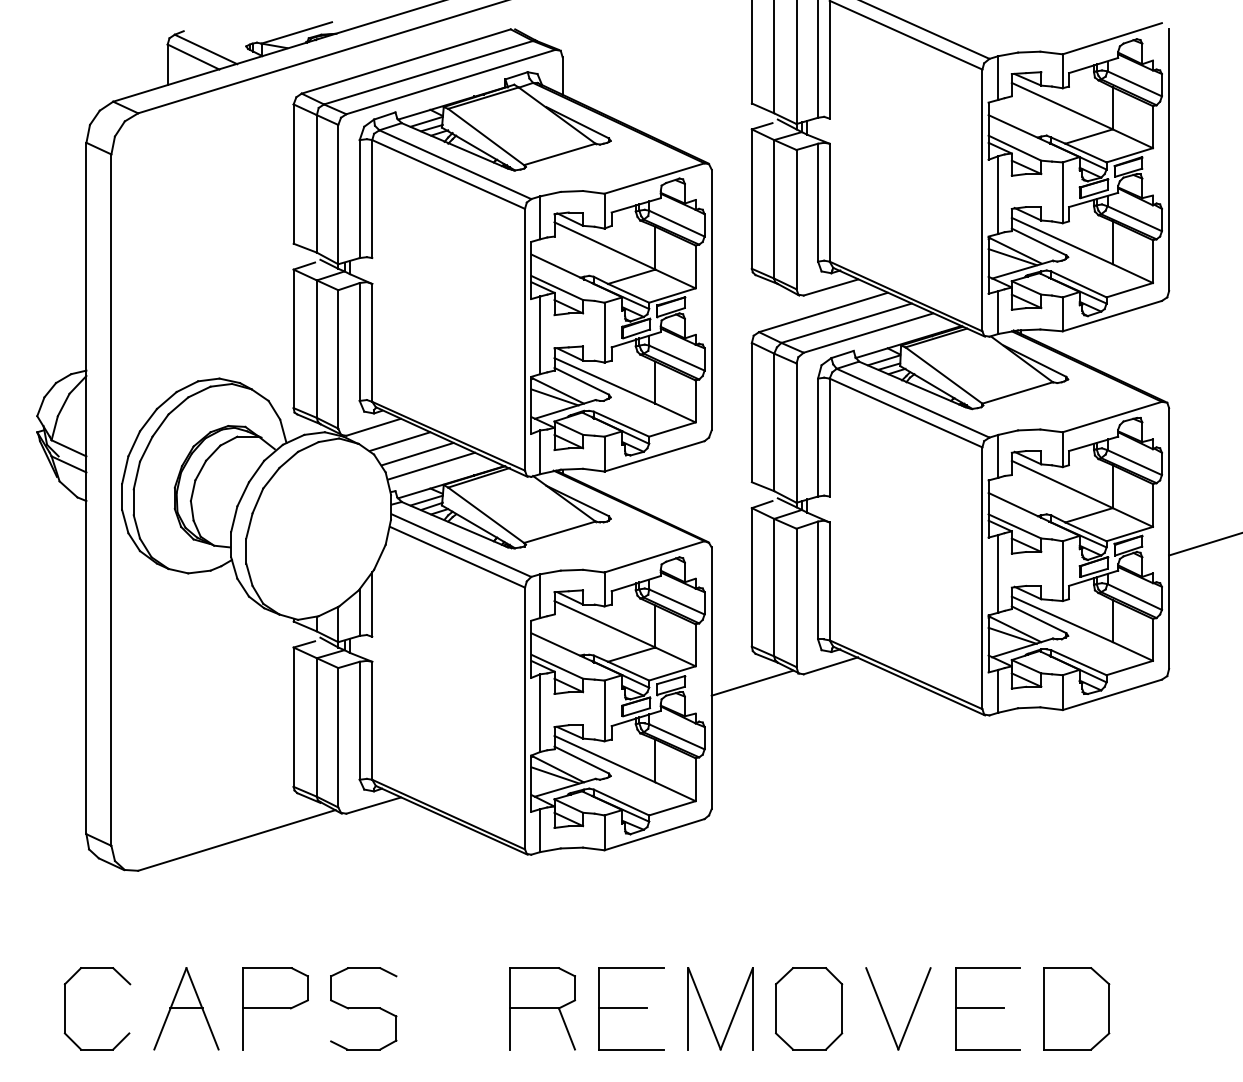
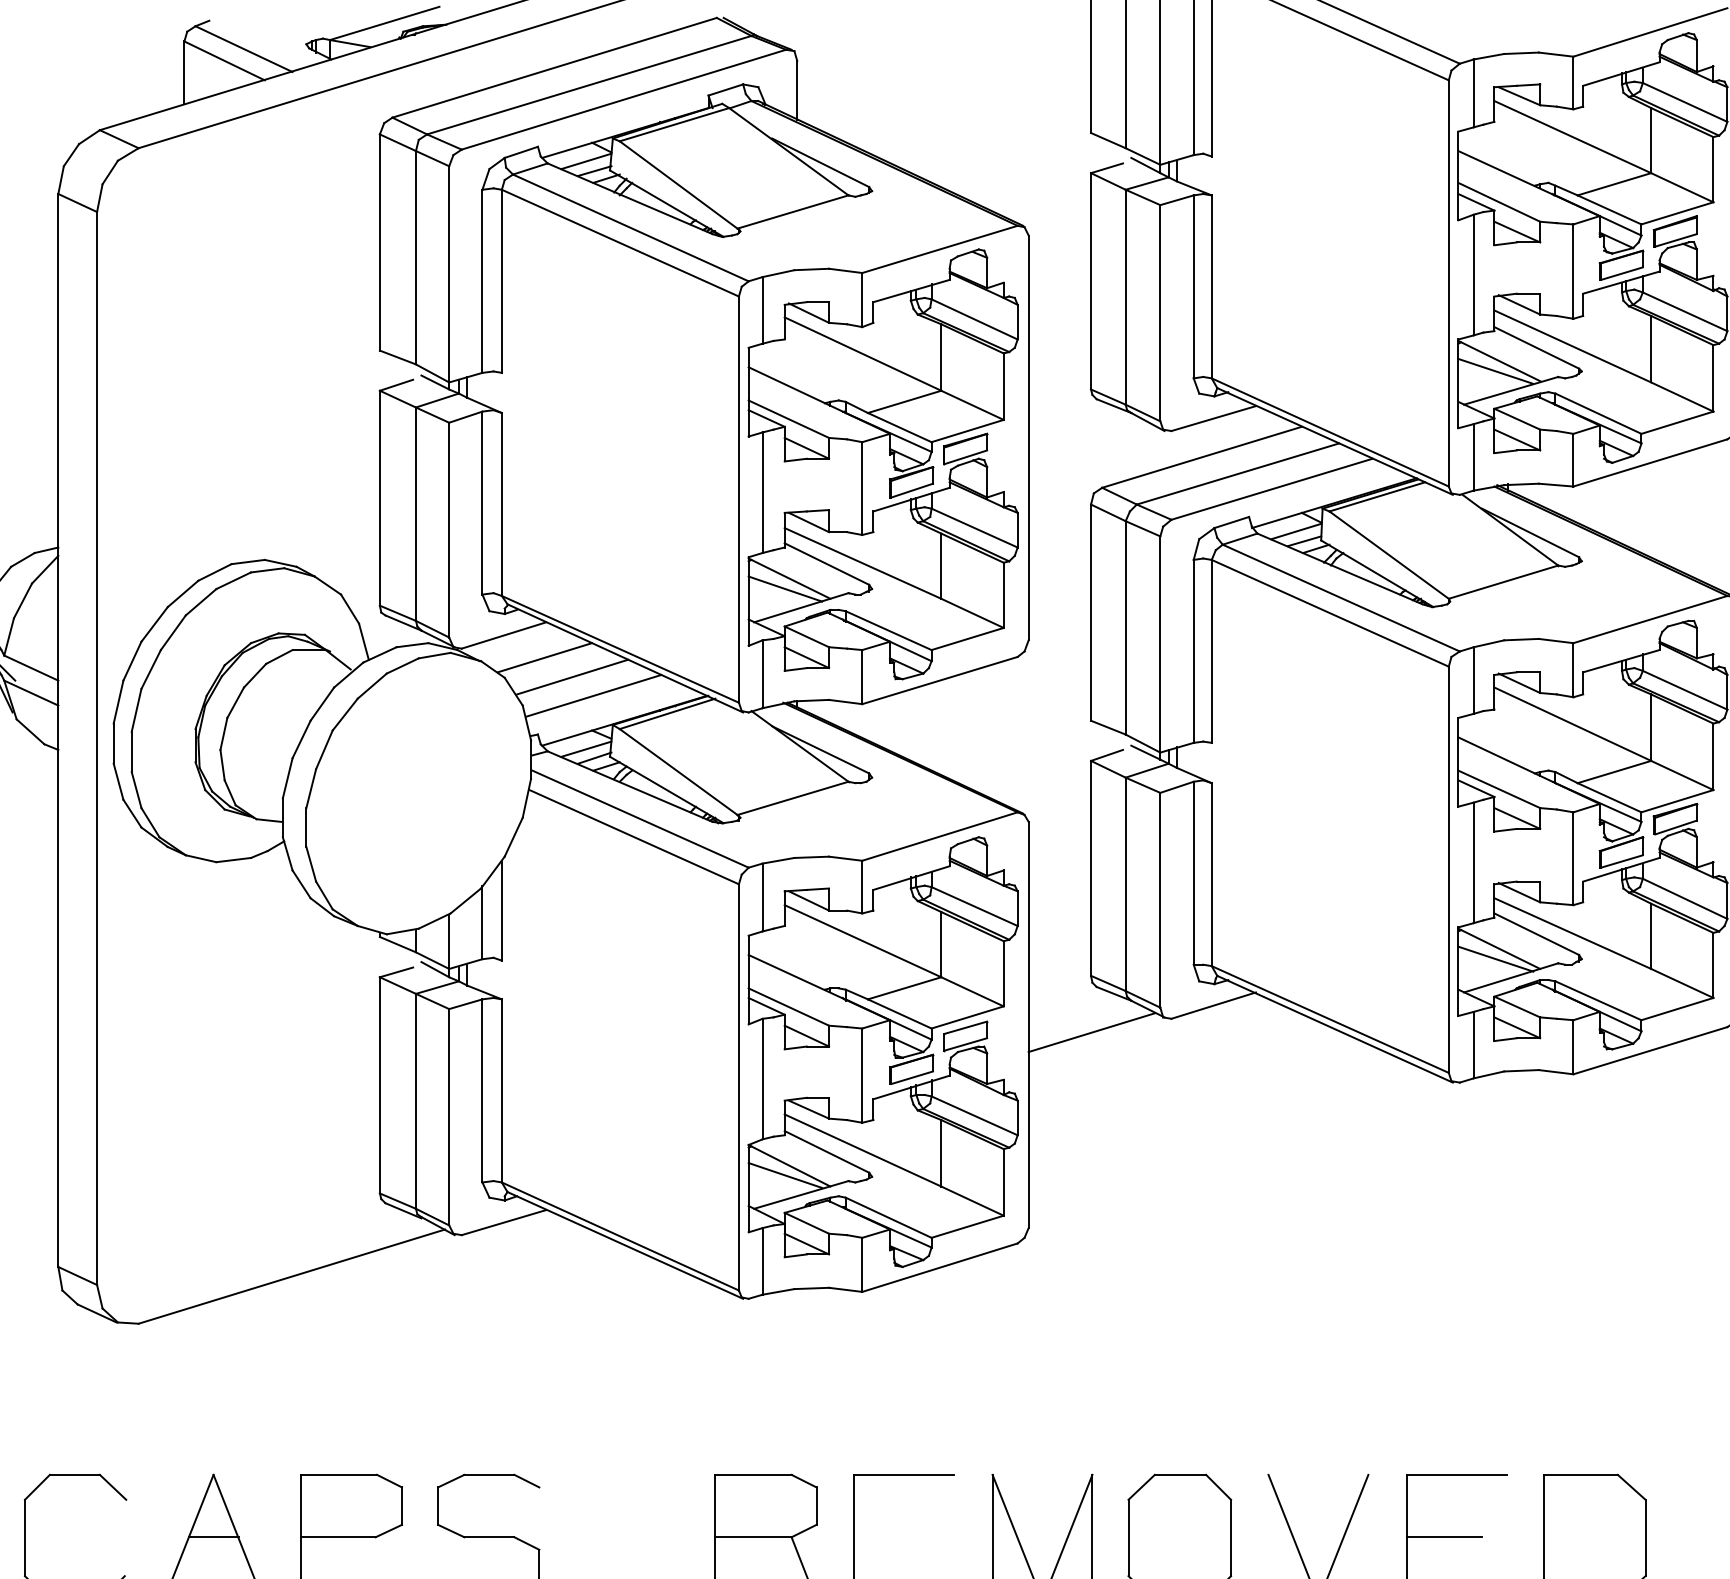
line: (623, 1008) -> (891, 1537), removed

